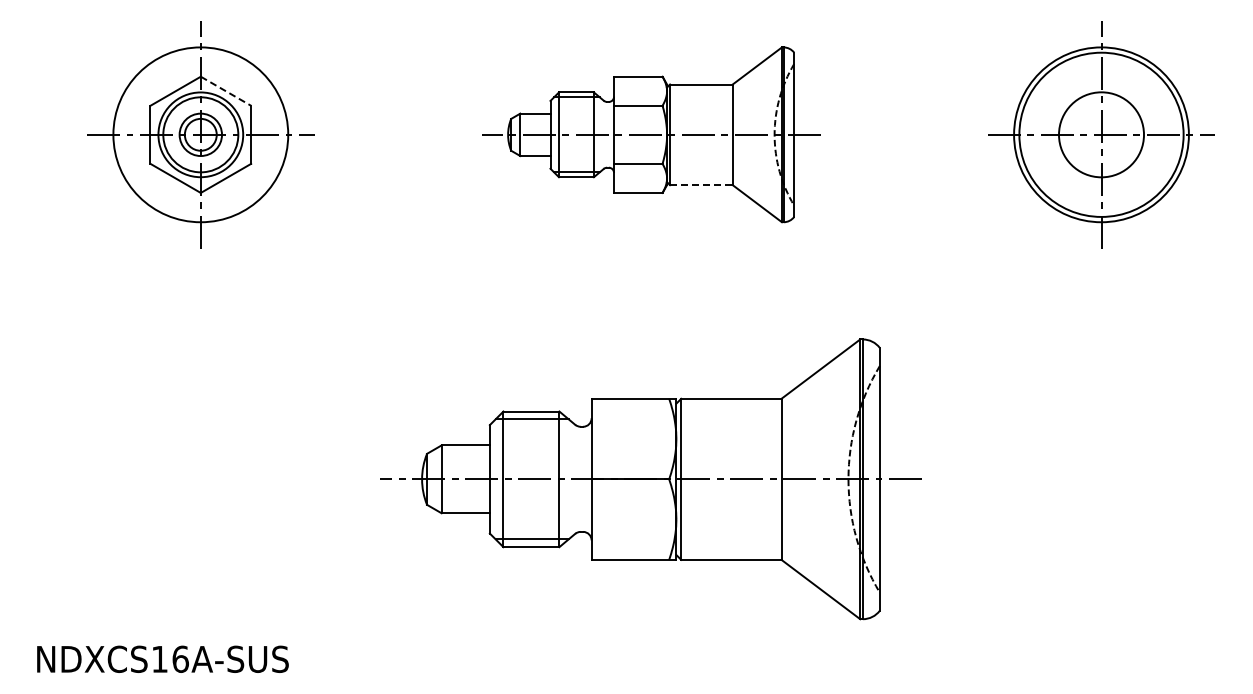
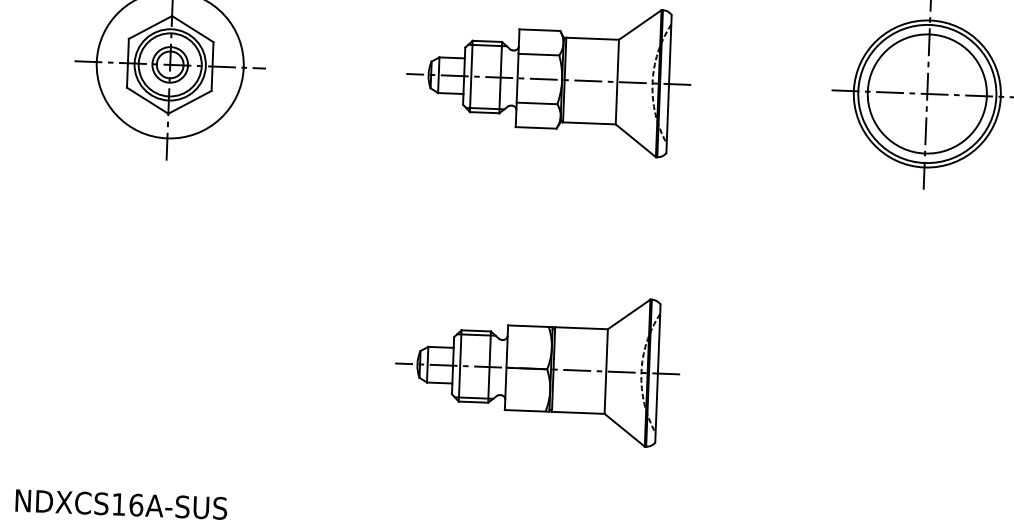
line: (226, 91) -> (193, 29), dashed -> solid
circle: (1101, 134) -> (927, 93), size x1.67
line: (701, 185) -> (589, 123), dashed -> solid
part: (651, 478) -> (537, 368), size x0.62

